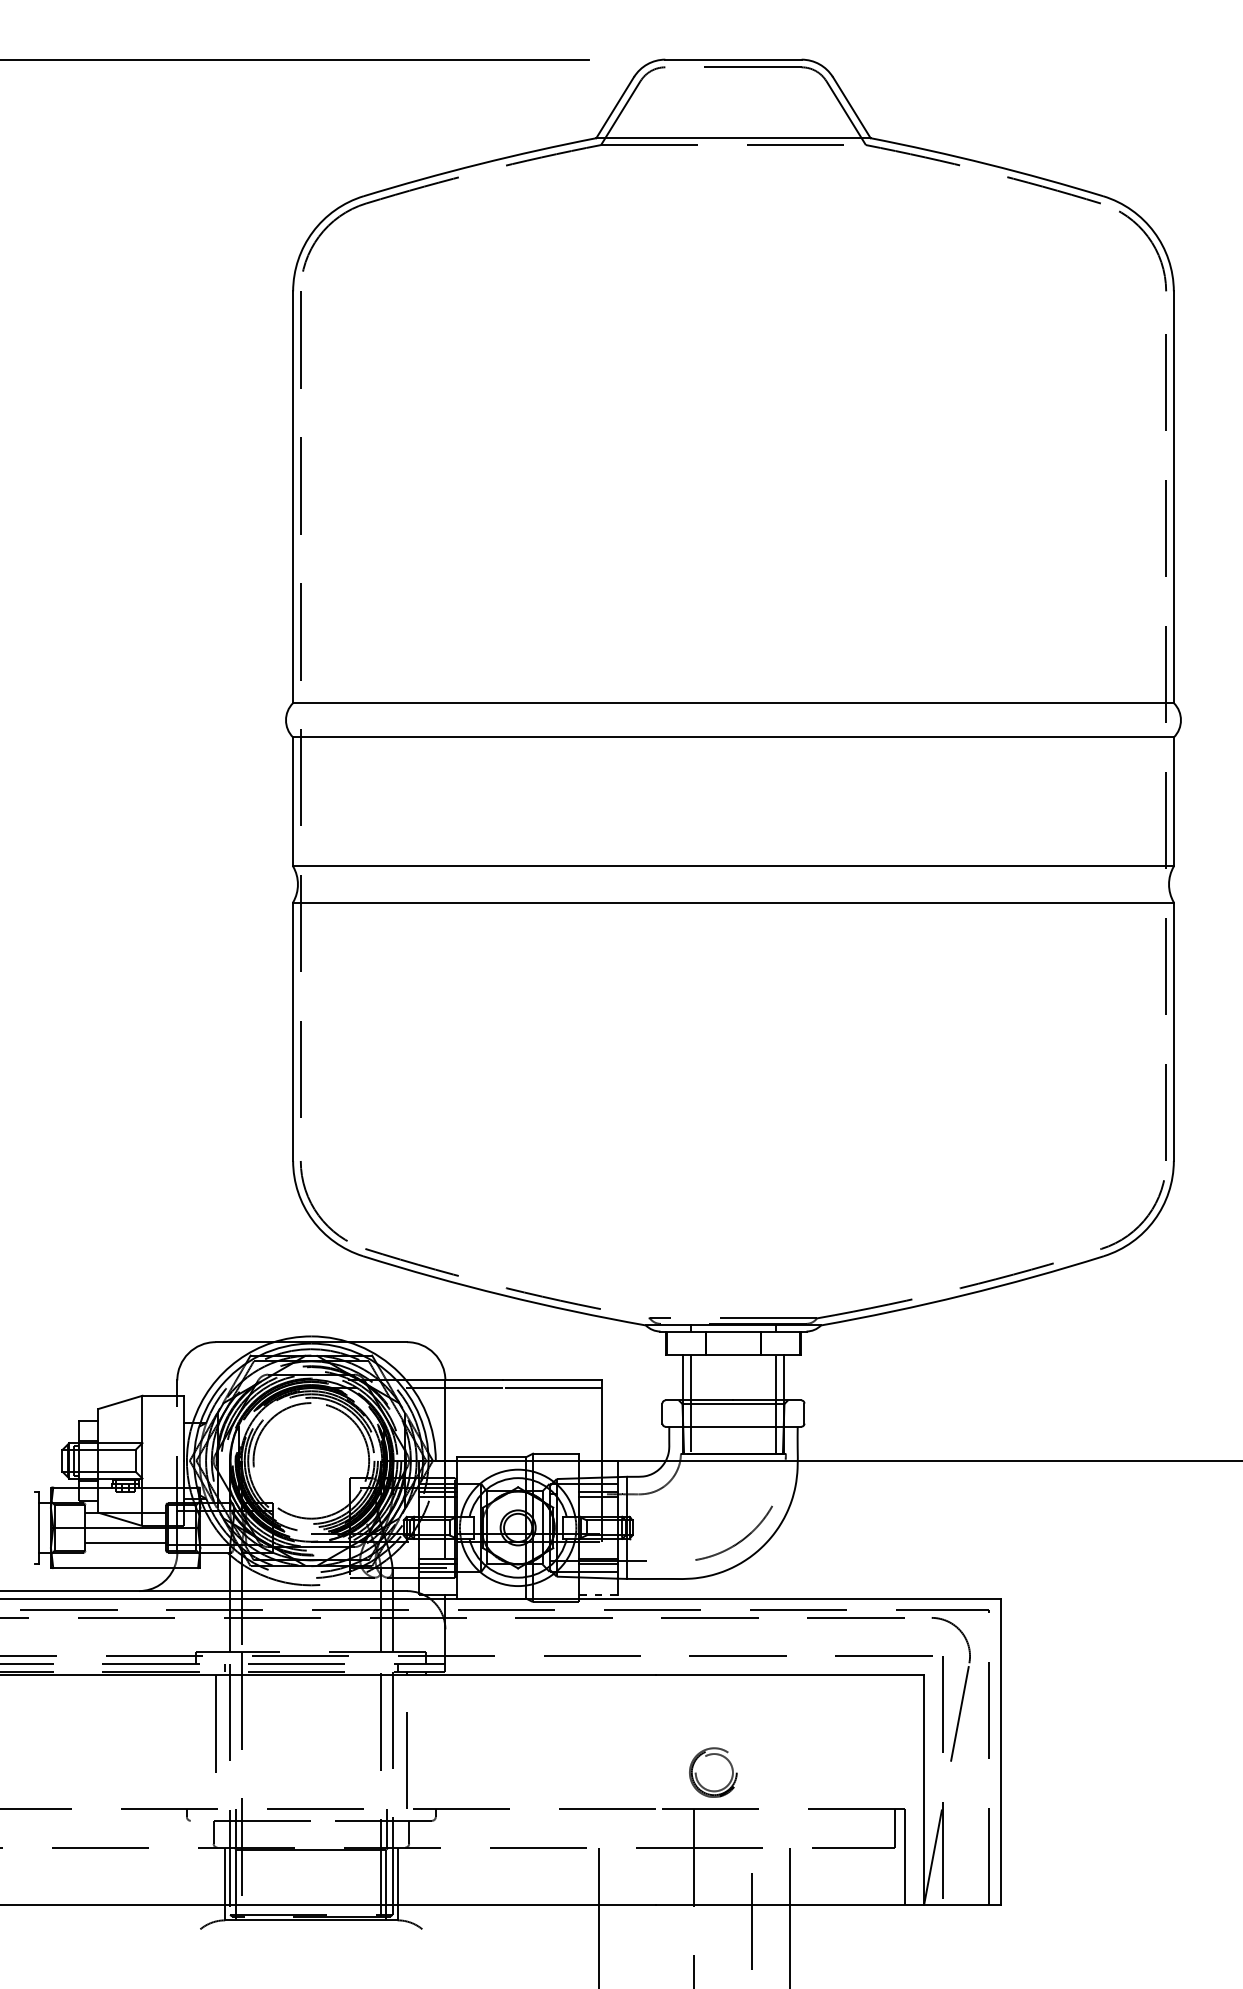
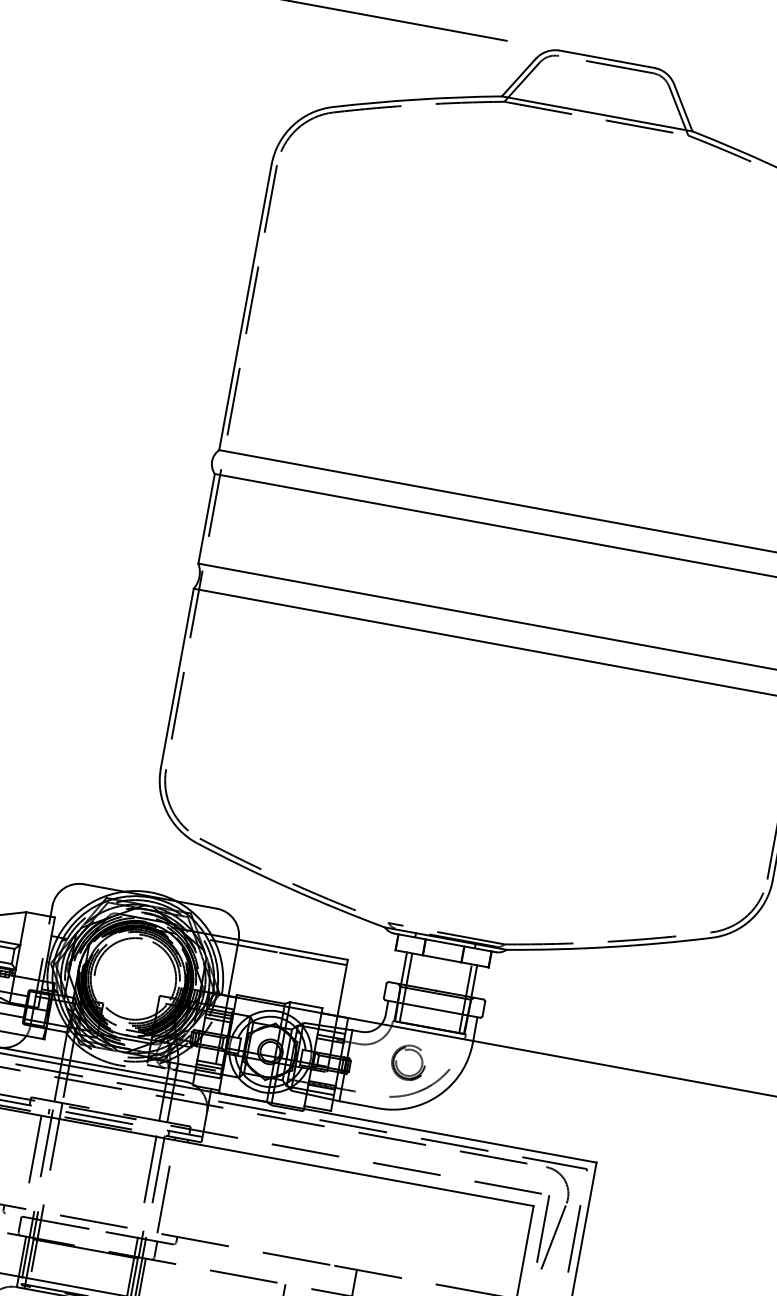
line: (599, 1594) -> (318, 1108), dashed -> solid
part: (697, 1777) -> (396, 1064), moved

